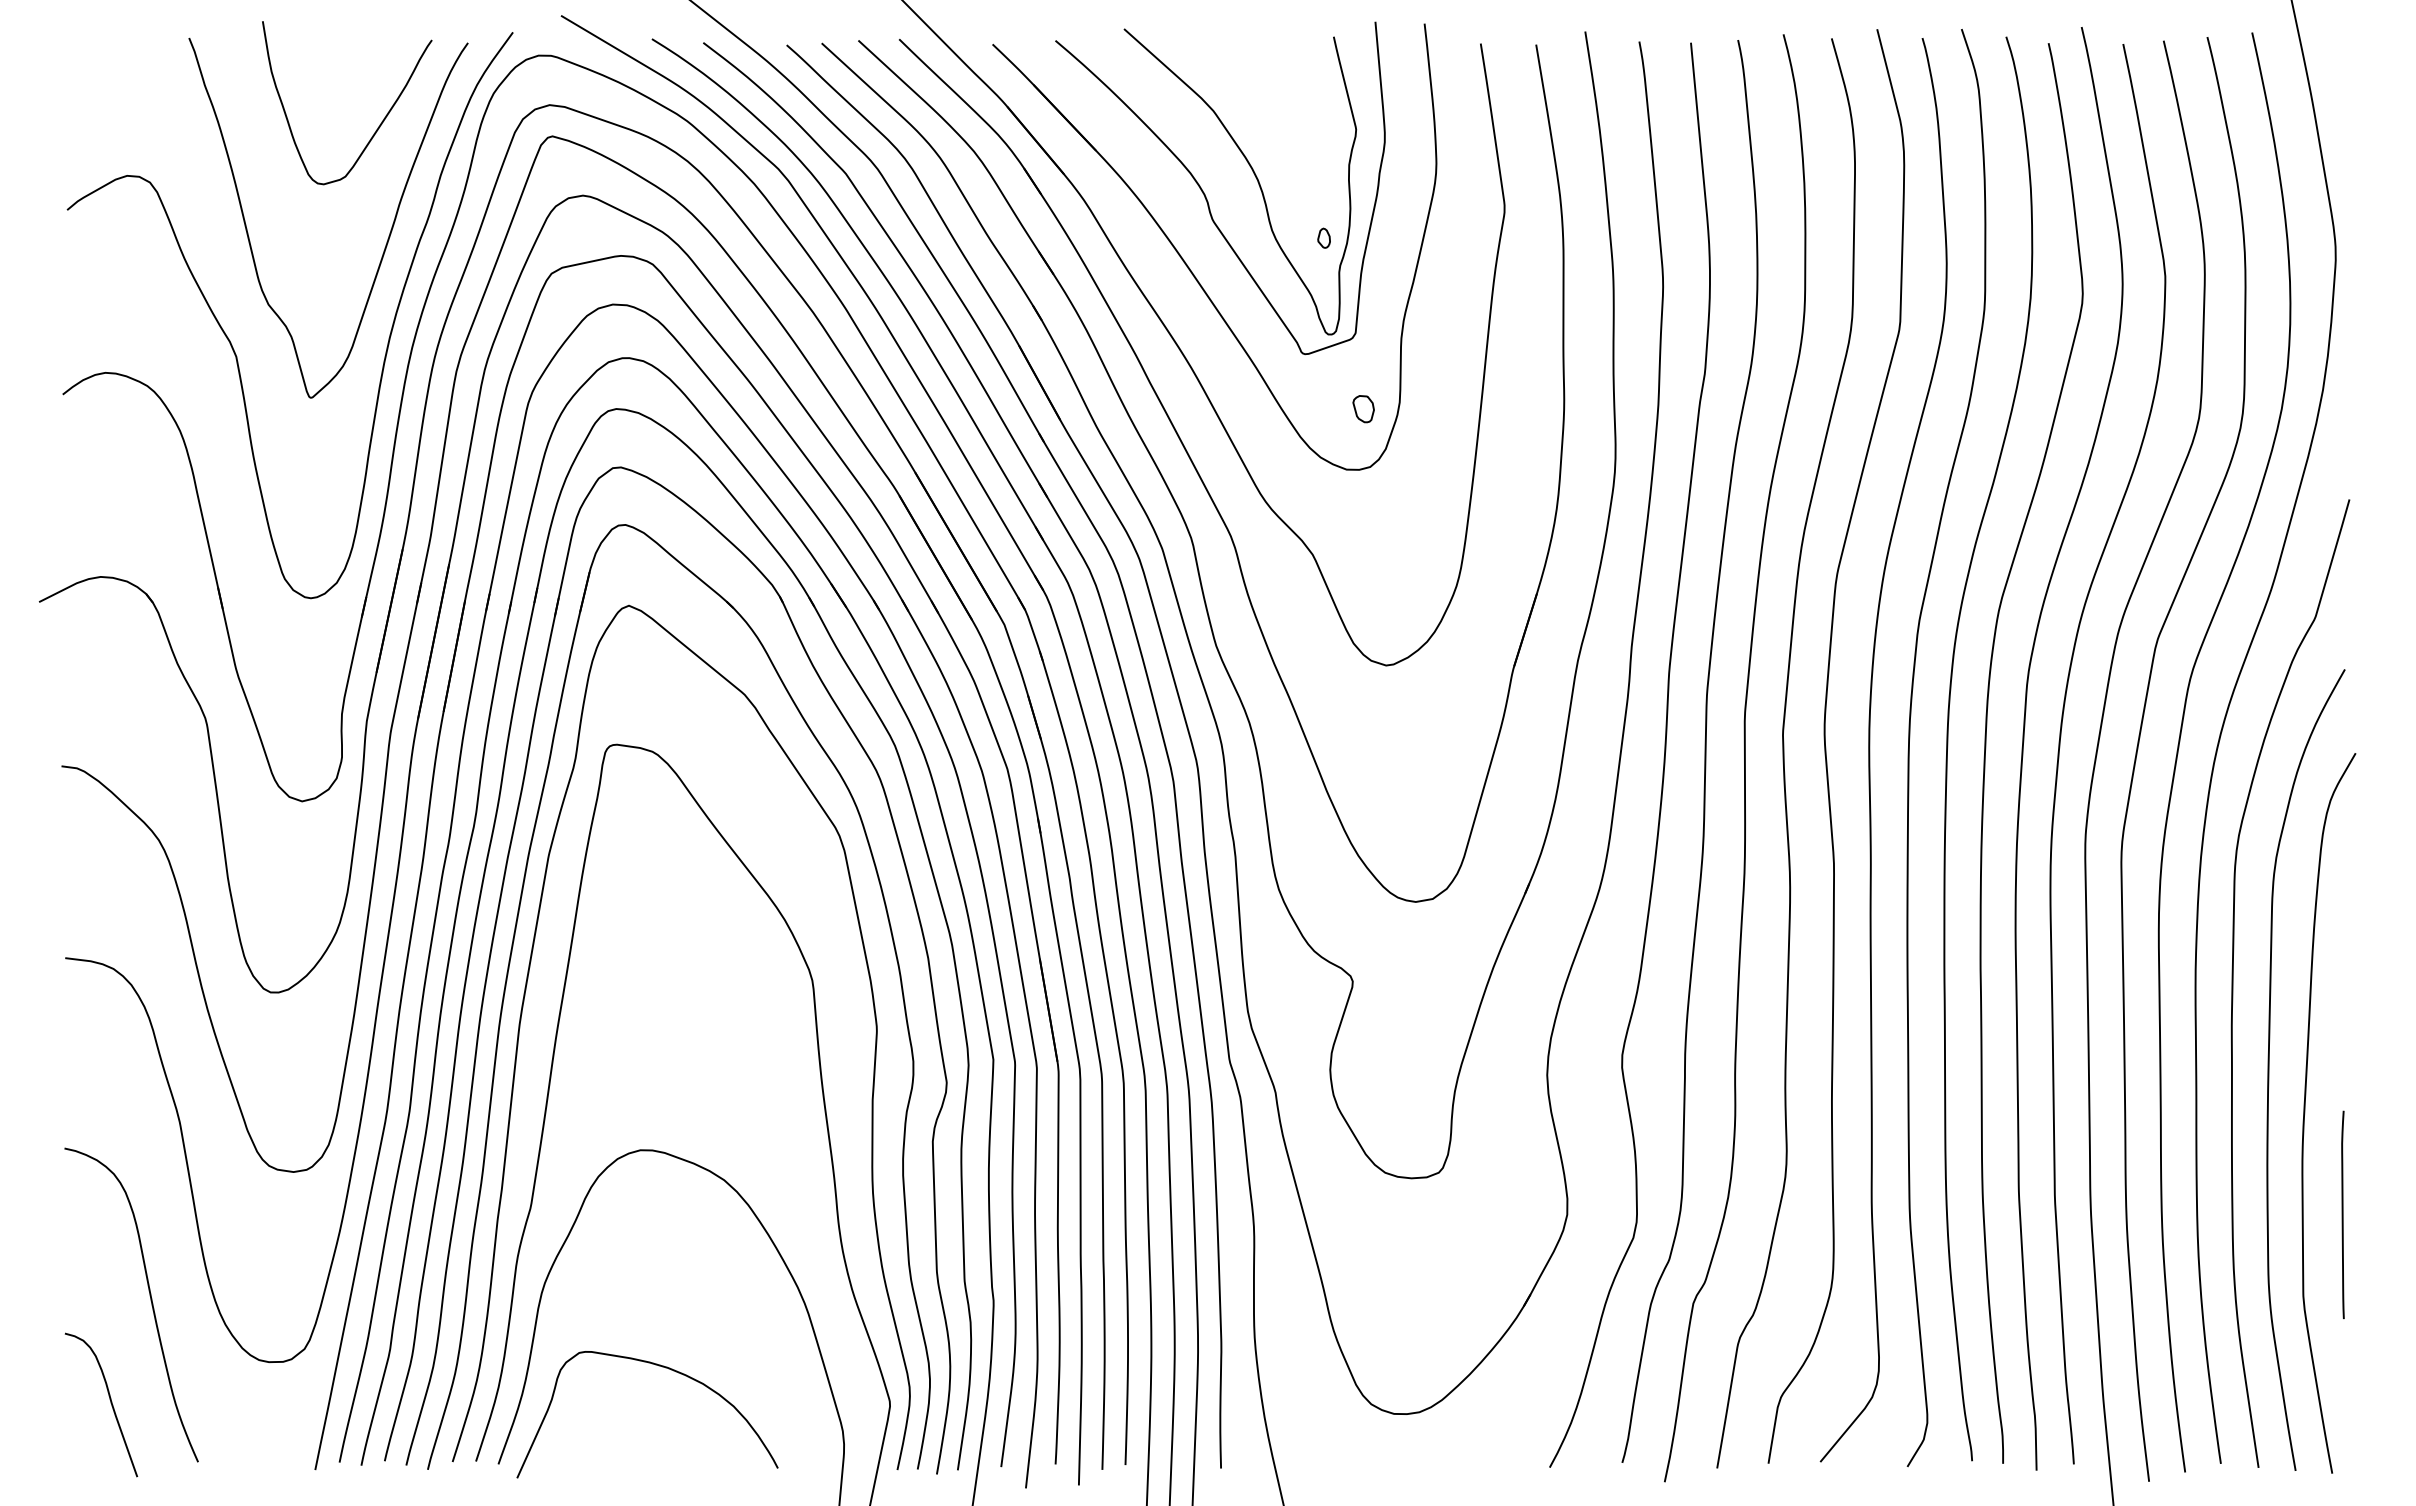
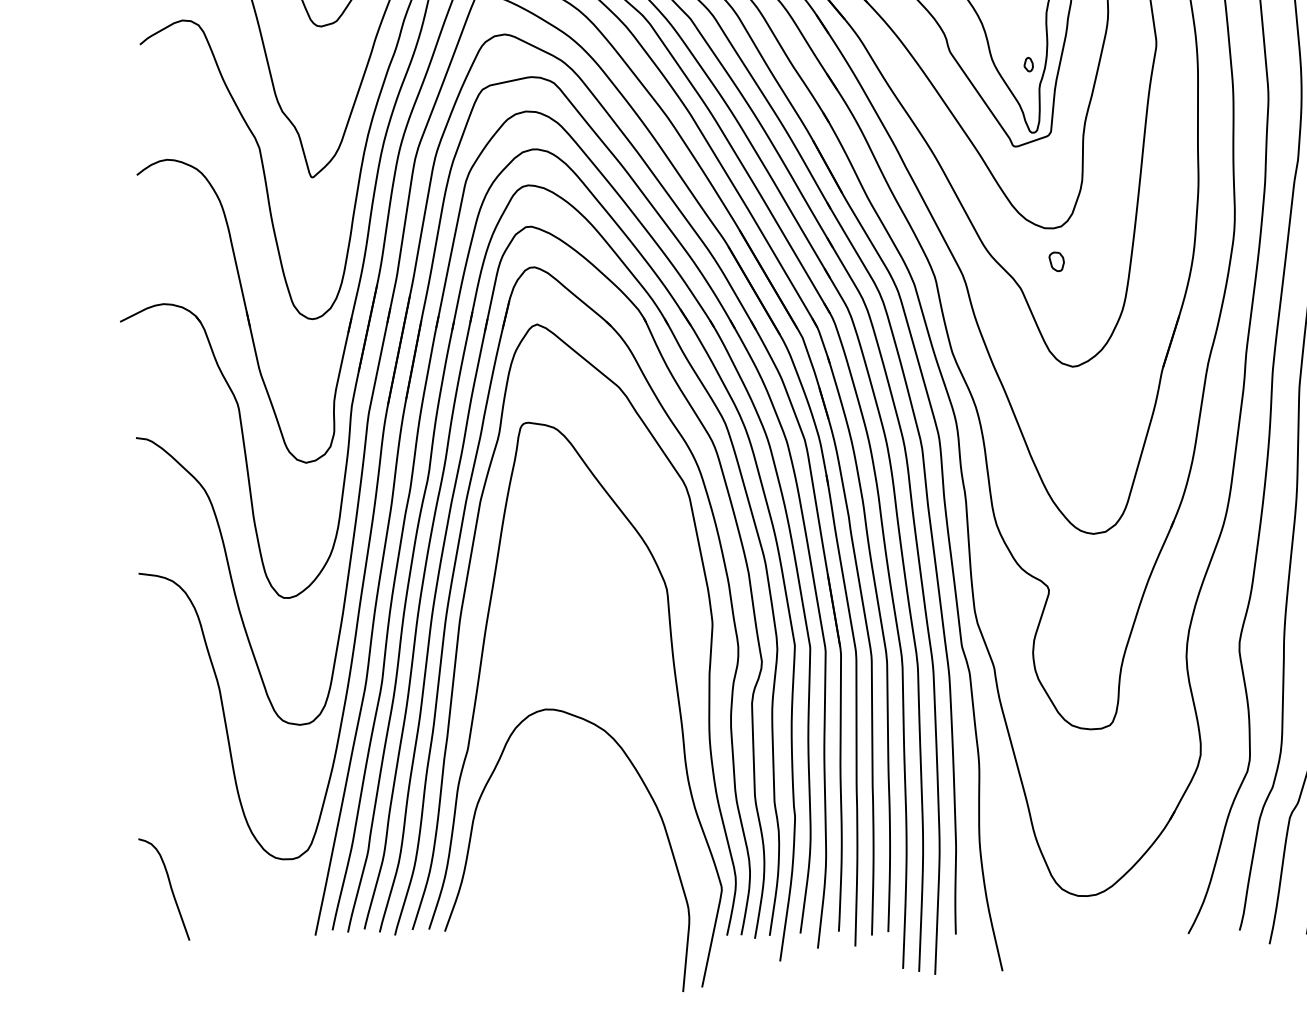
part: (1363, 409) -> (1056, 262), moved
curve: (150, 1300) -> (198, 815), removed
curve: (658, 1366) -> (558, 862), removed

